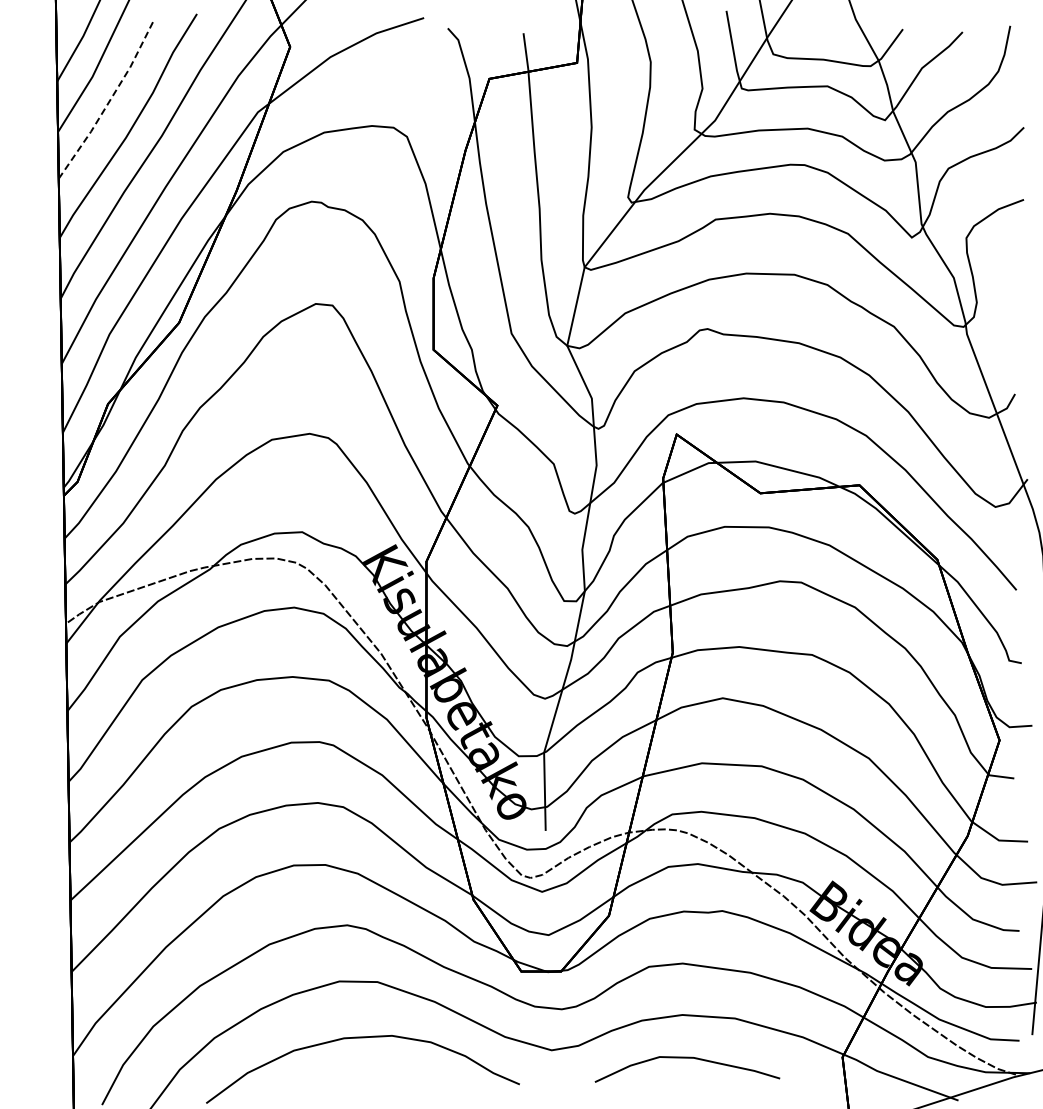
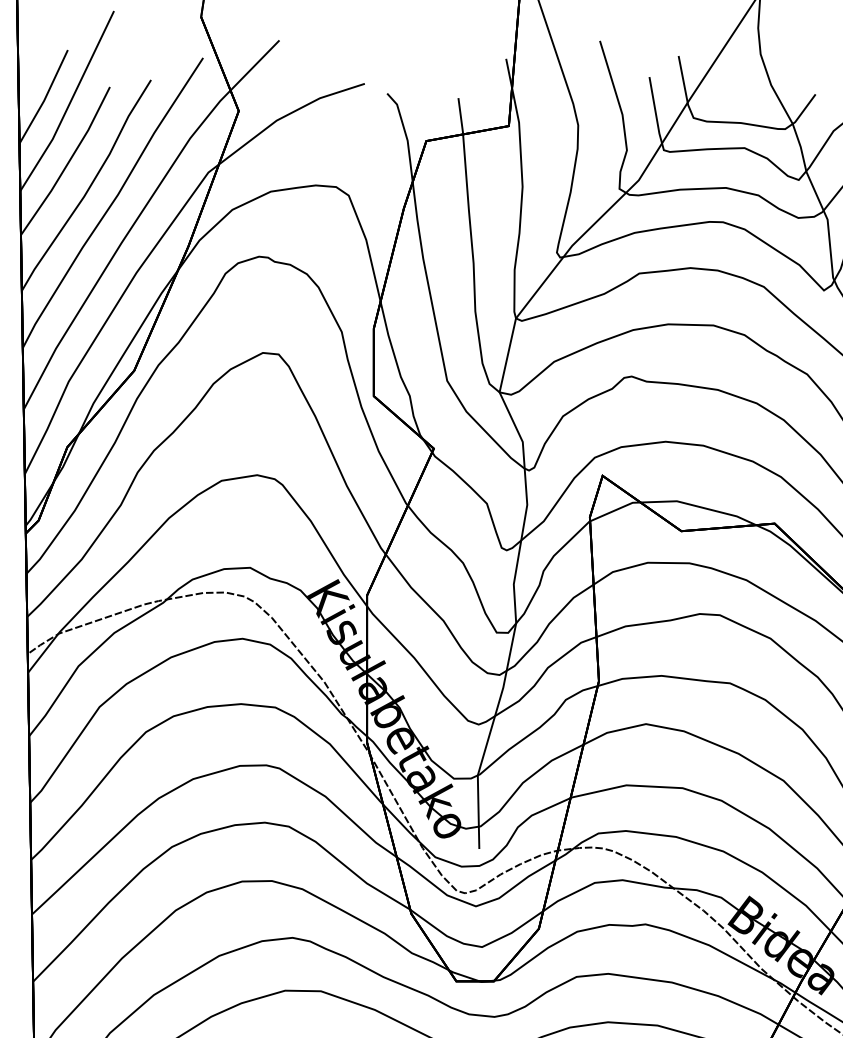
line: (109, 102) -> (68, 163), dashed -> solid

